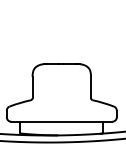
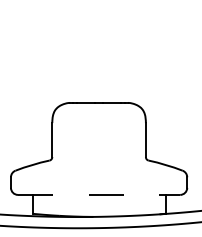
line: (61, 121) -> (98, 194), solid -> dashed

